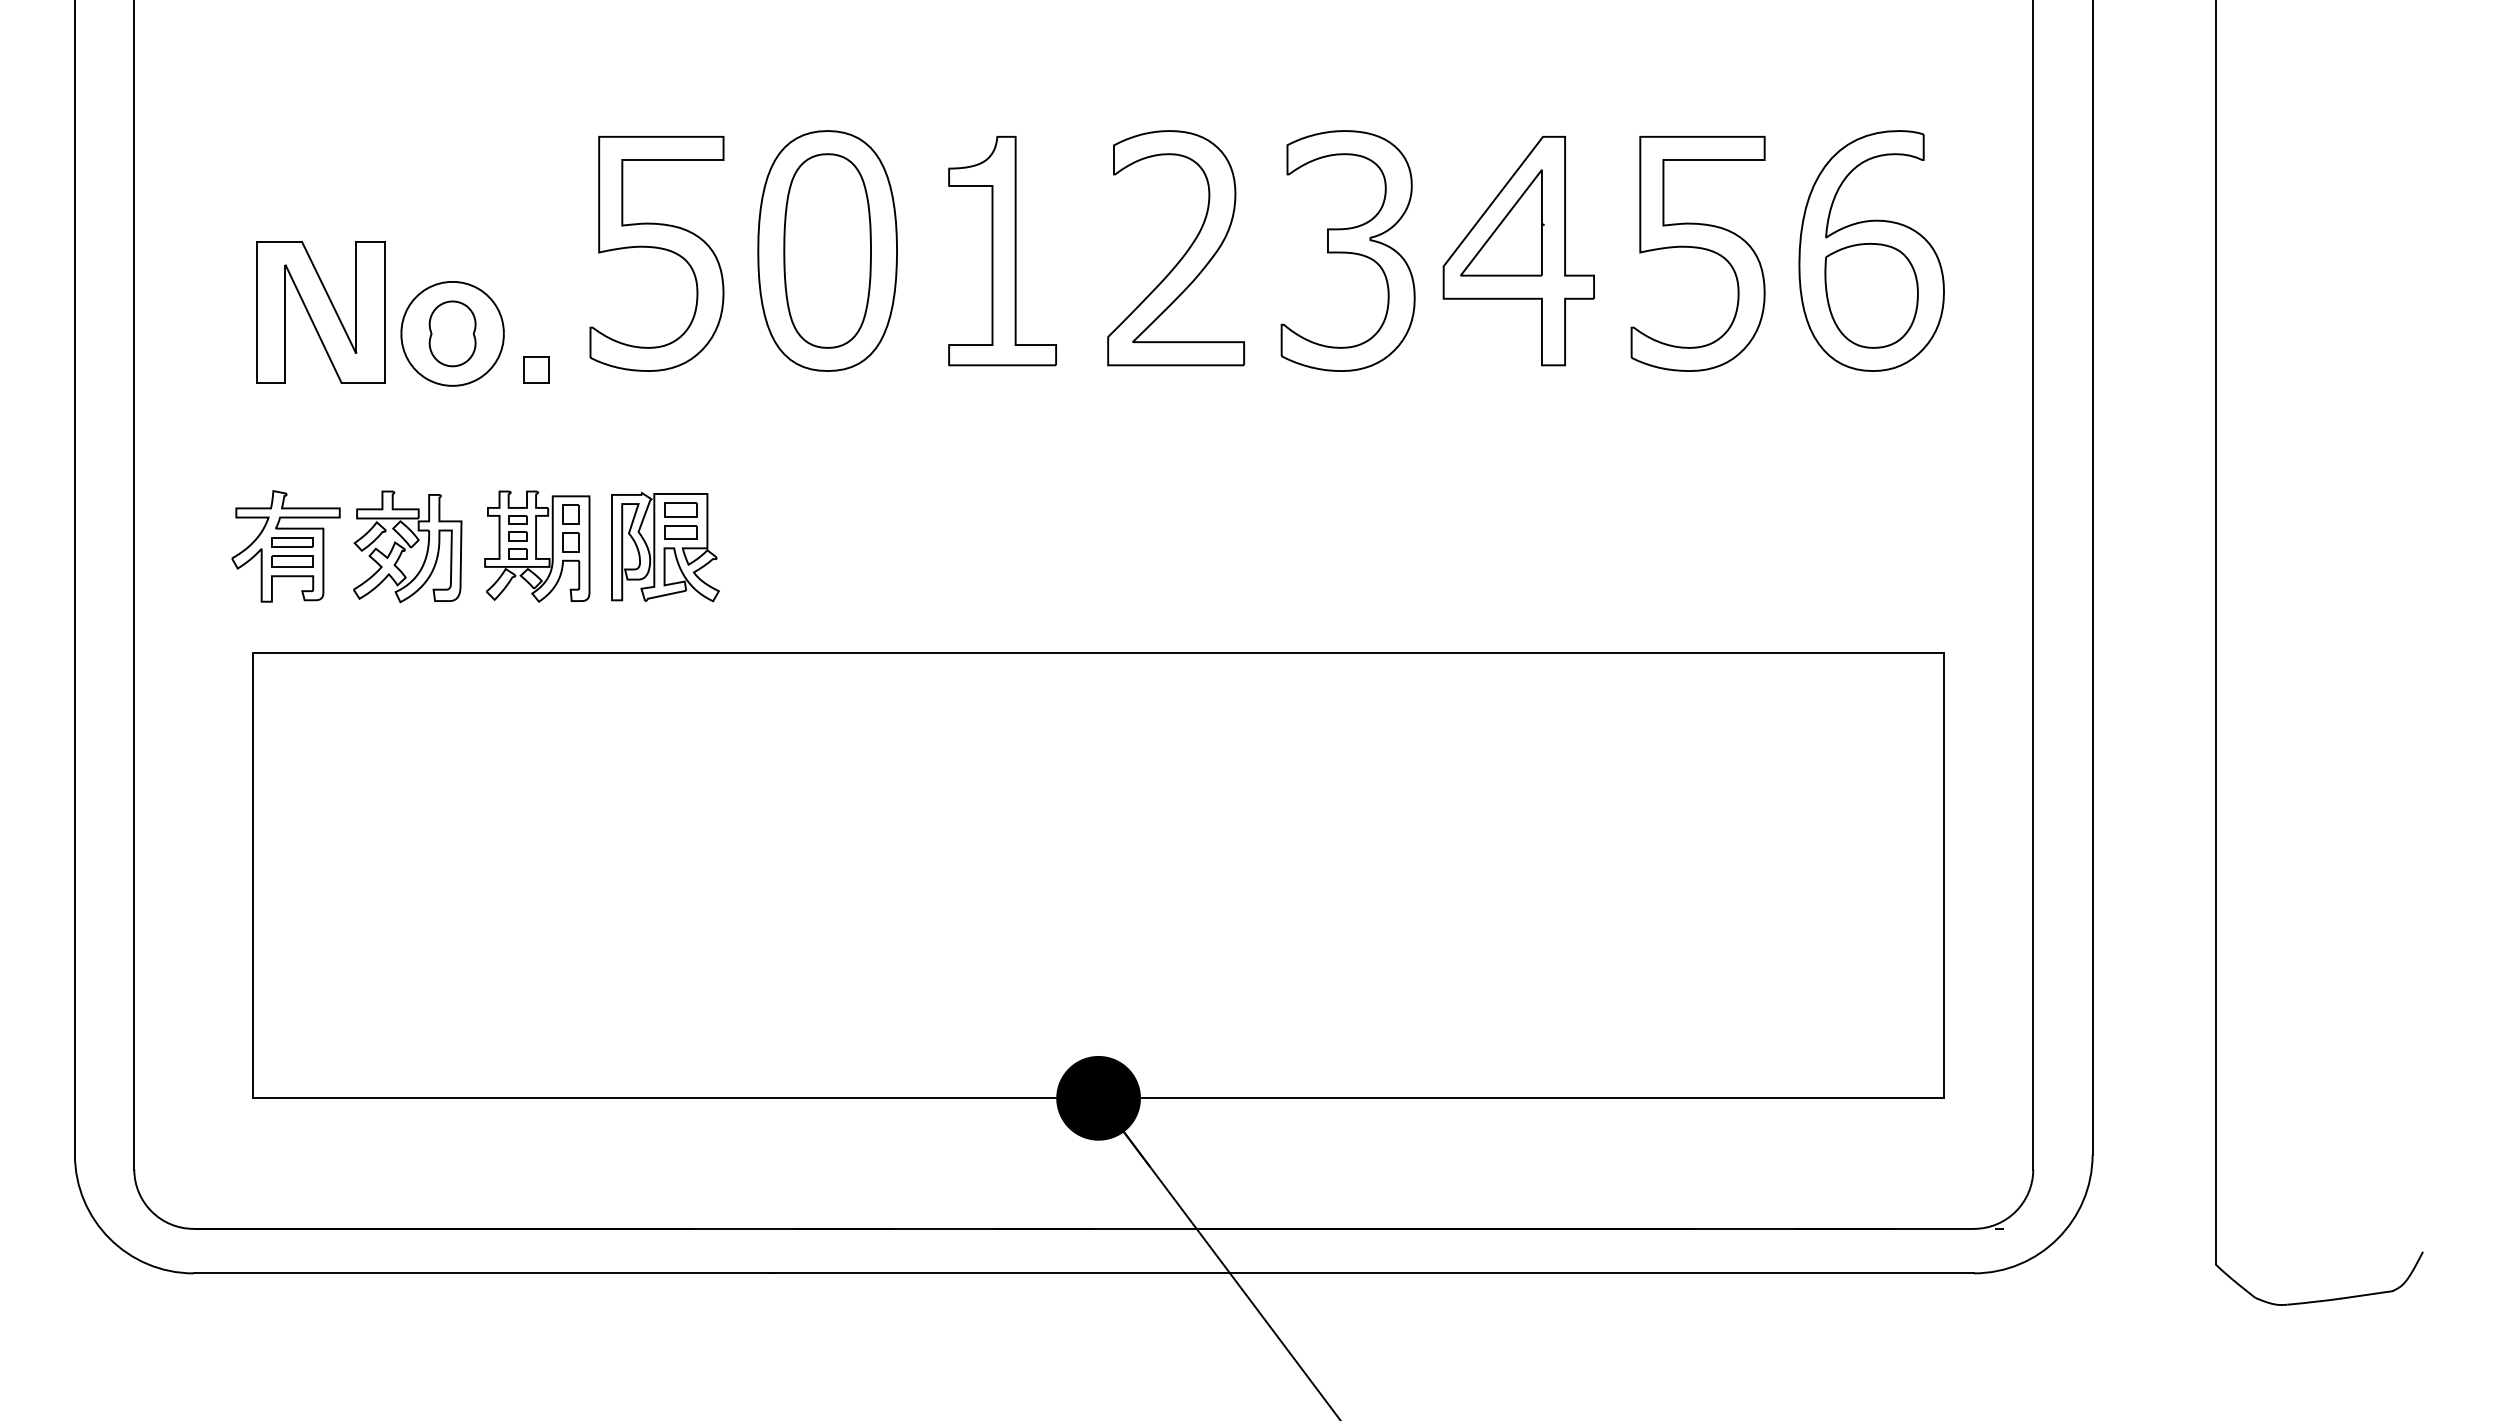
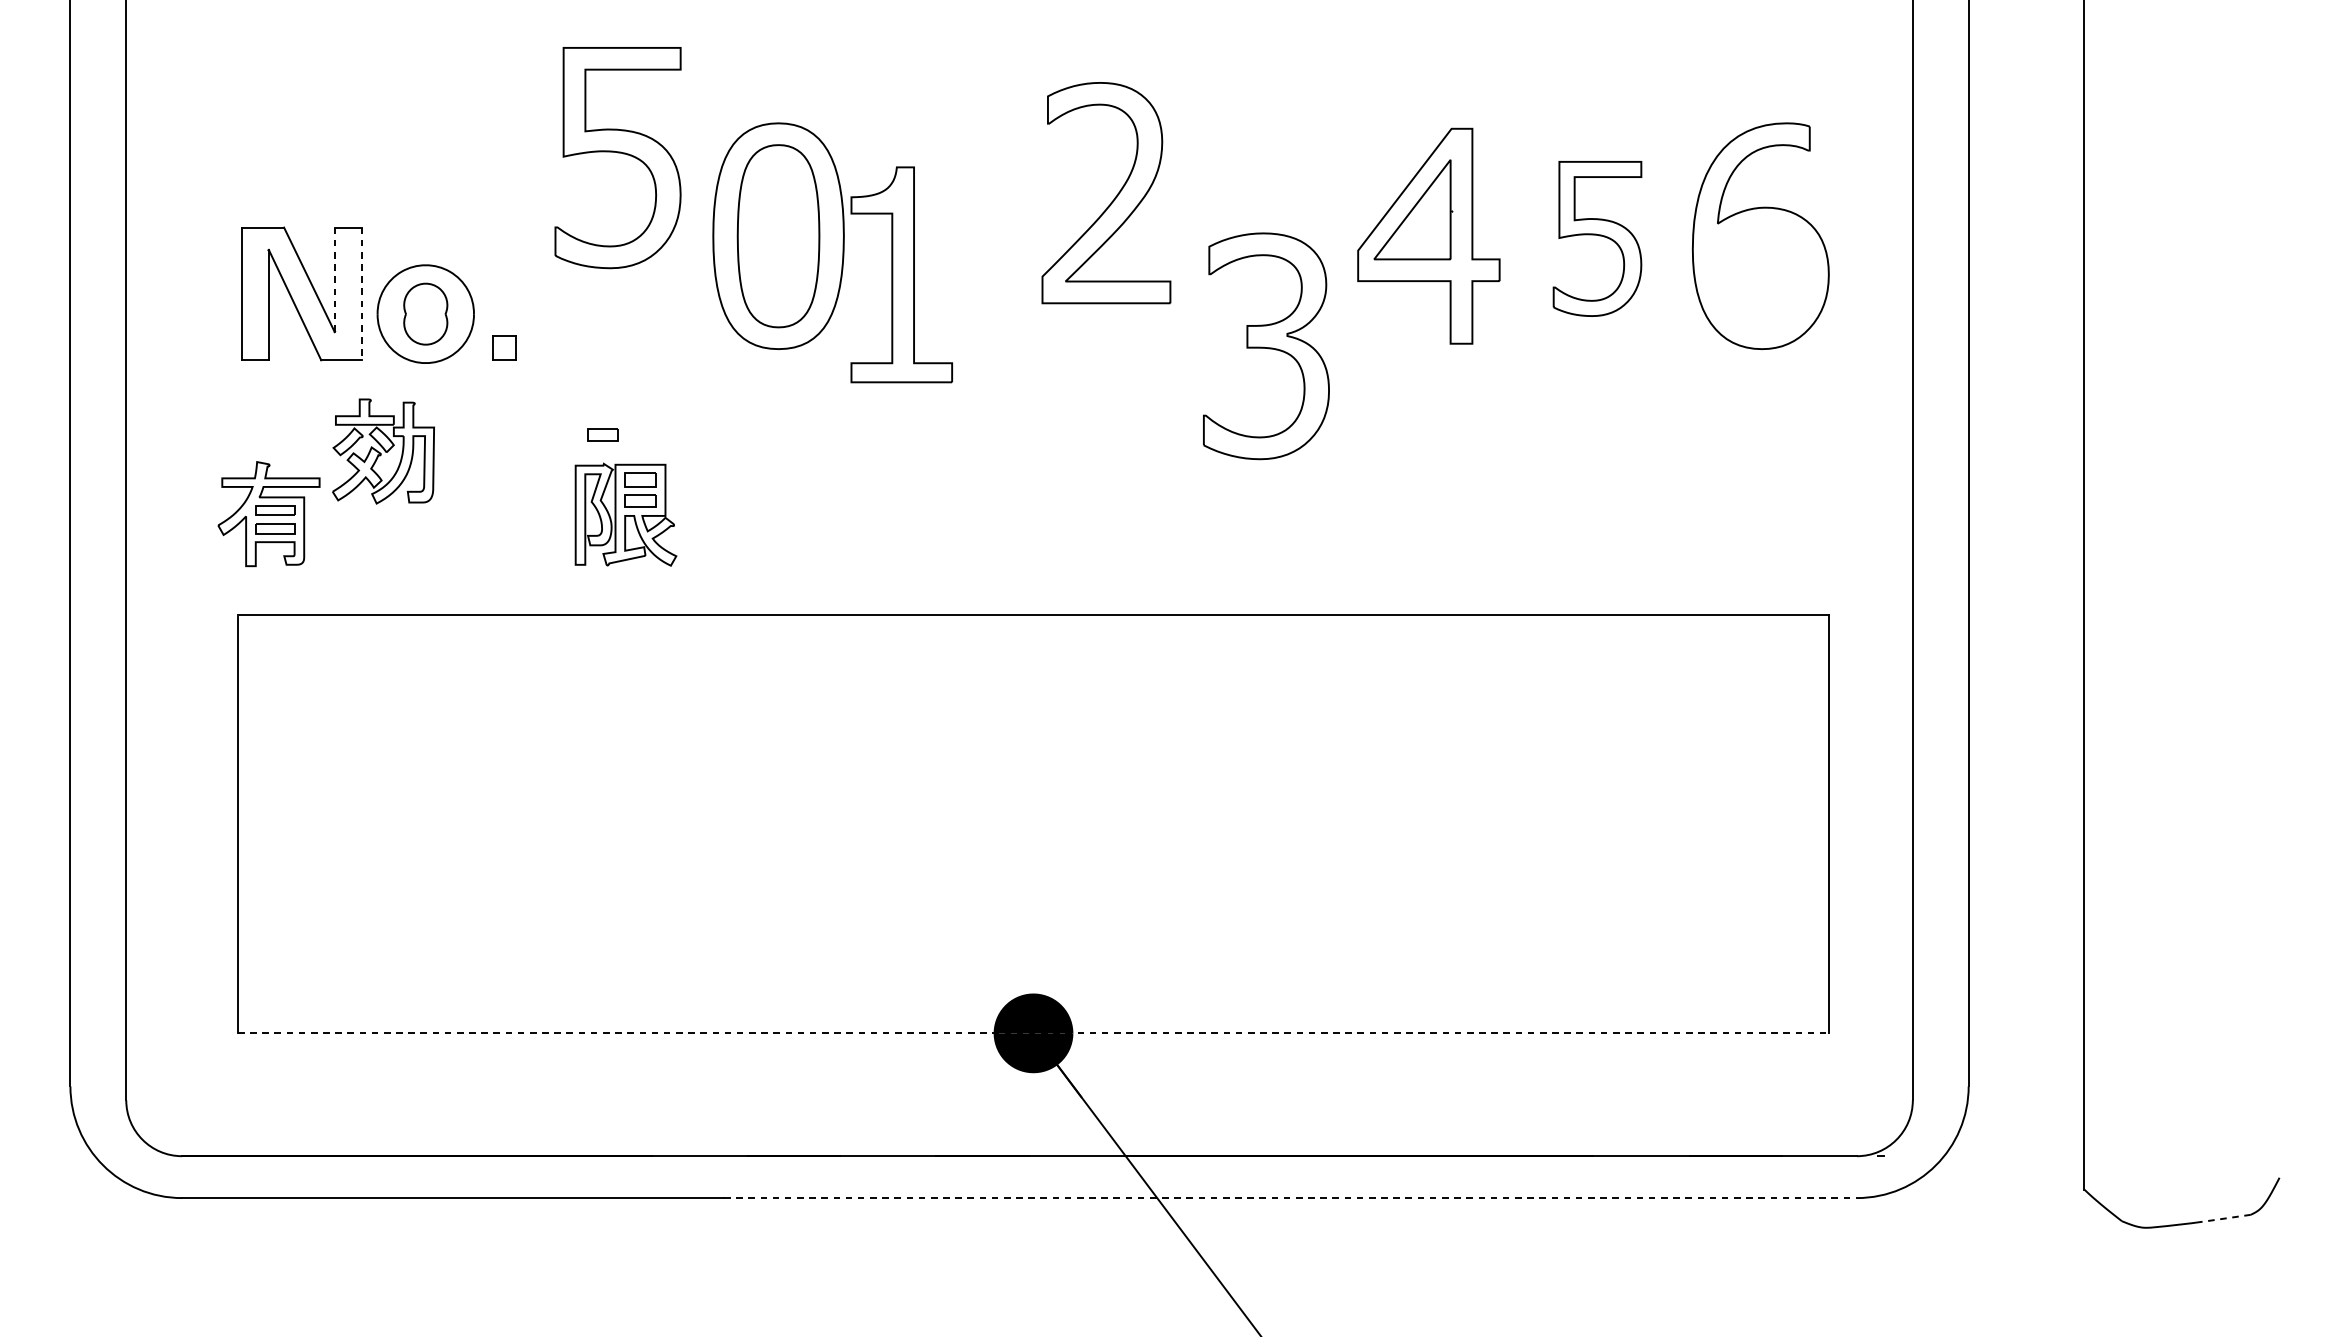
part: (1347, 250) -> (1265, 345), moved
part: (1002, 251) -> (901, 275), moved
part: (656, 253) -> (617, 157), moved
part: (1697, 253) -> (1596, 238), size x0.7
part: (1183, 254) -> (1113, 199), moved
part: (1871, 295) -> (1760, 278), removed
line: (356, 296) -> (335, 279), solid -> dashed
line: (384, 312) -> (361, 294), solid -> dashed
part: (640, 462) -> (602, 435), added
part: (407, 546) -> (383, 451), moved
part: (537, 546) -> (505, 514), removed
line: (1098, 1098) -> (1033, 1033), solid -> dashed
line: (1372, 1273) -> (1291, 1198), solid -> dashed
line: (2366, 1294) -> (2226, 1217), solid -> dashed

